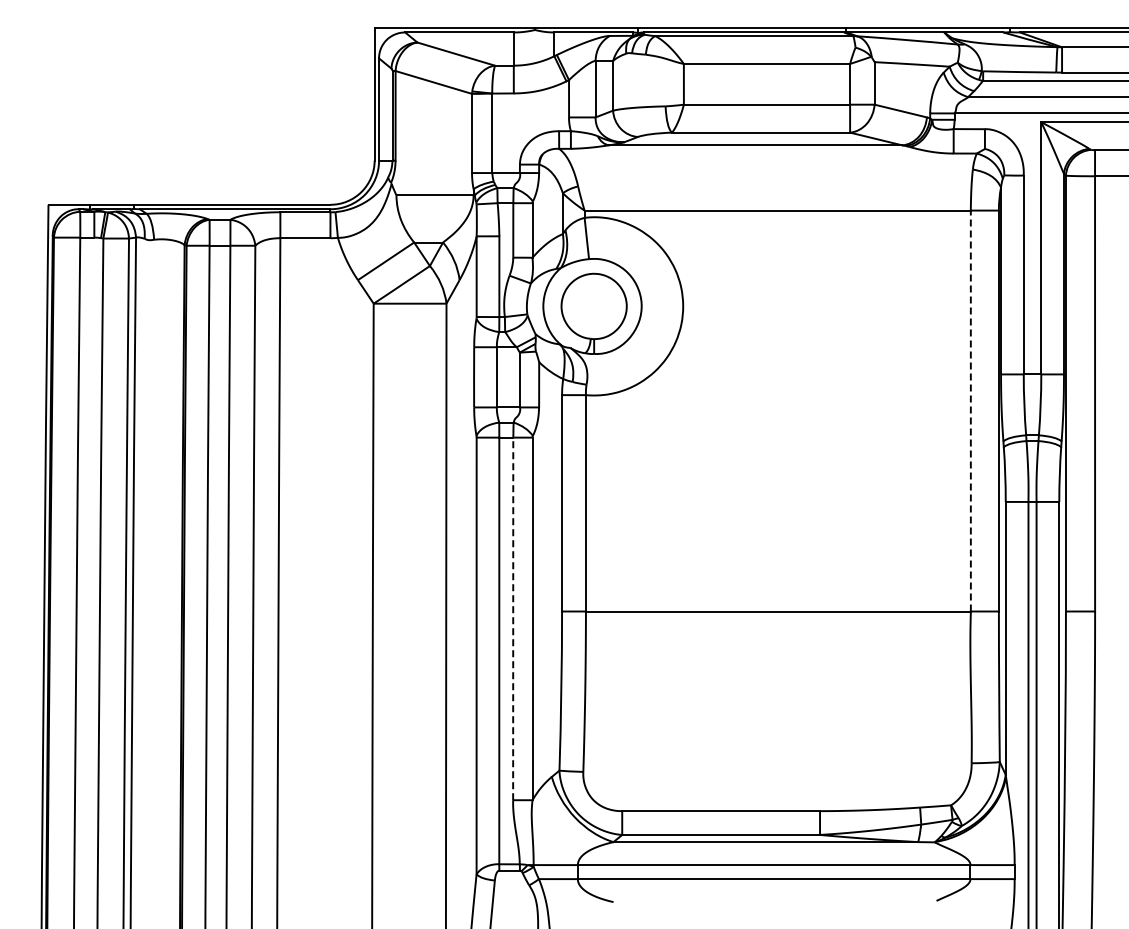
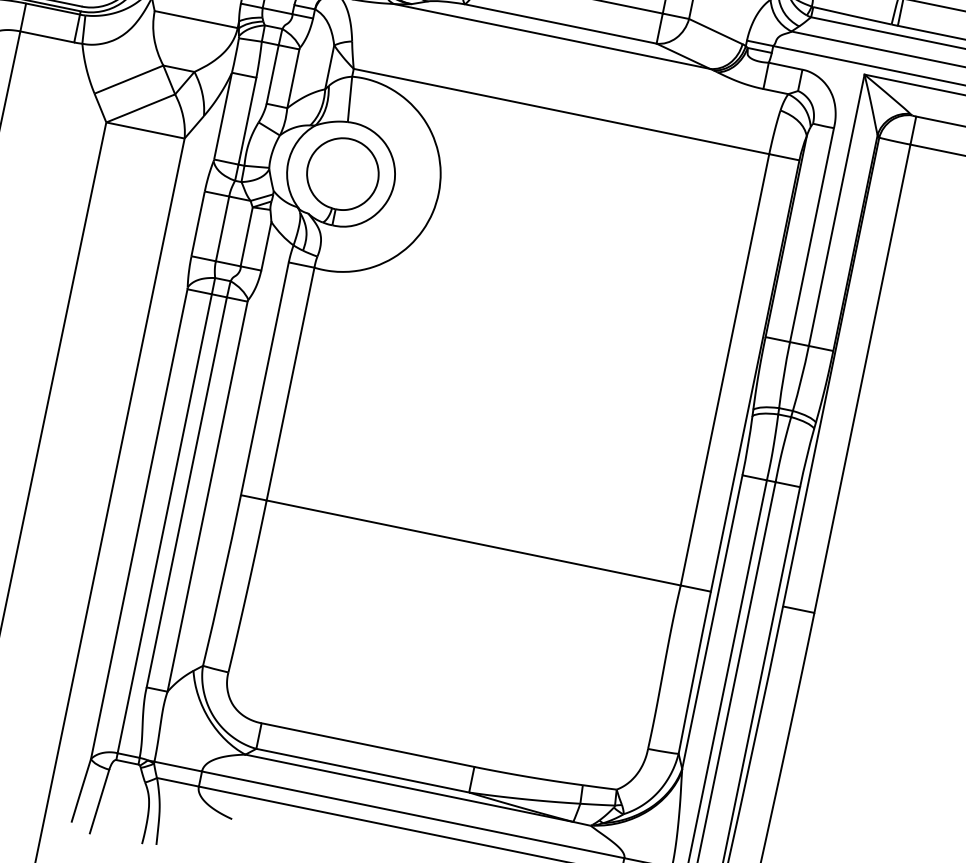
line: (970, 410) -> (724, 369), dashed -> solid
line: (513, 618) -> (187, 492), dashed -> solid

